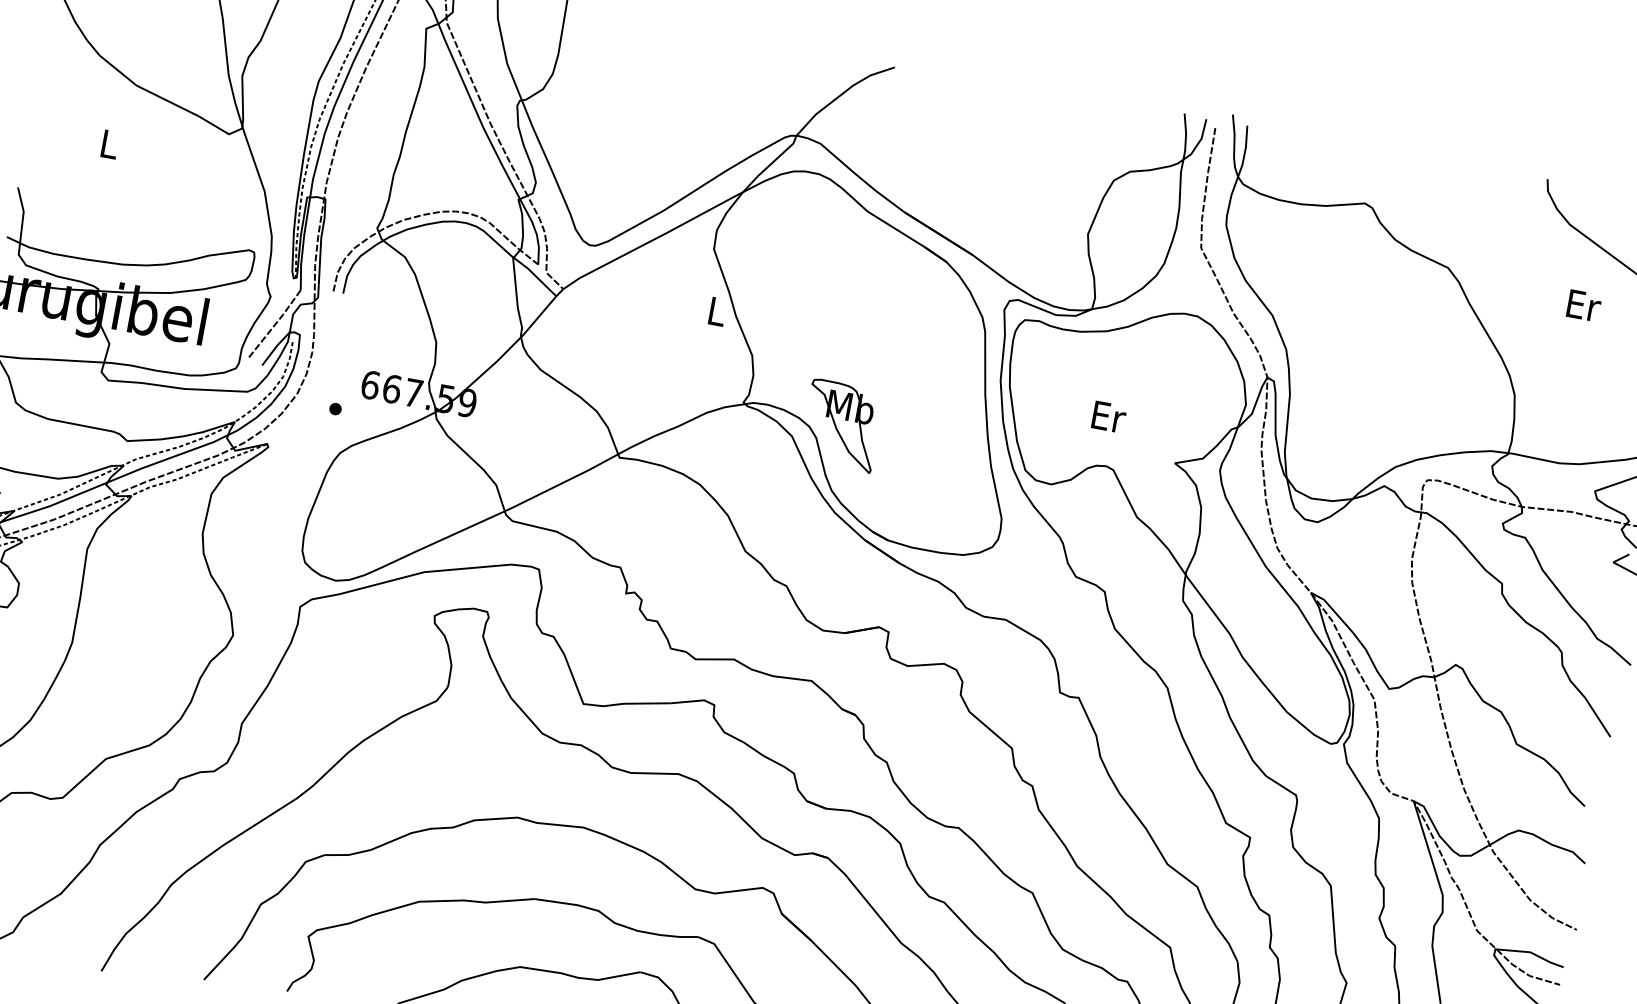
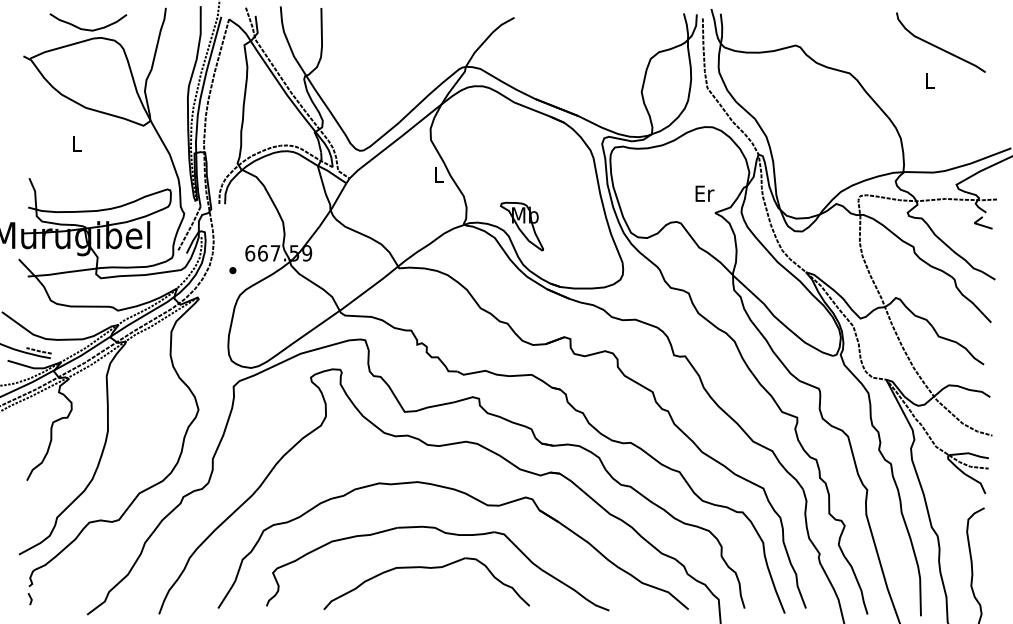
text: (1583, 305) -> (930, 80), Er -> L
text: (1108, 416) -> (704, 193), moved

